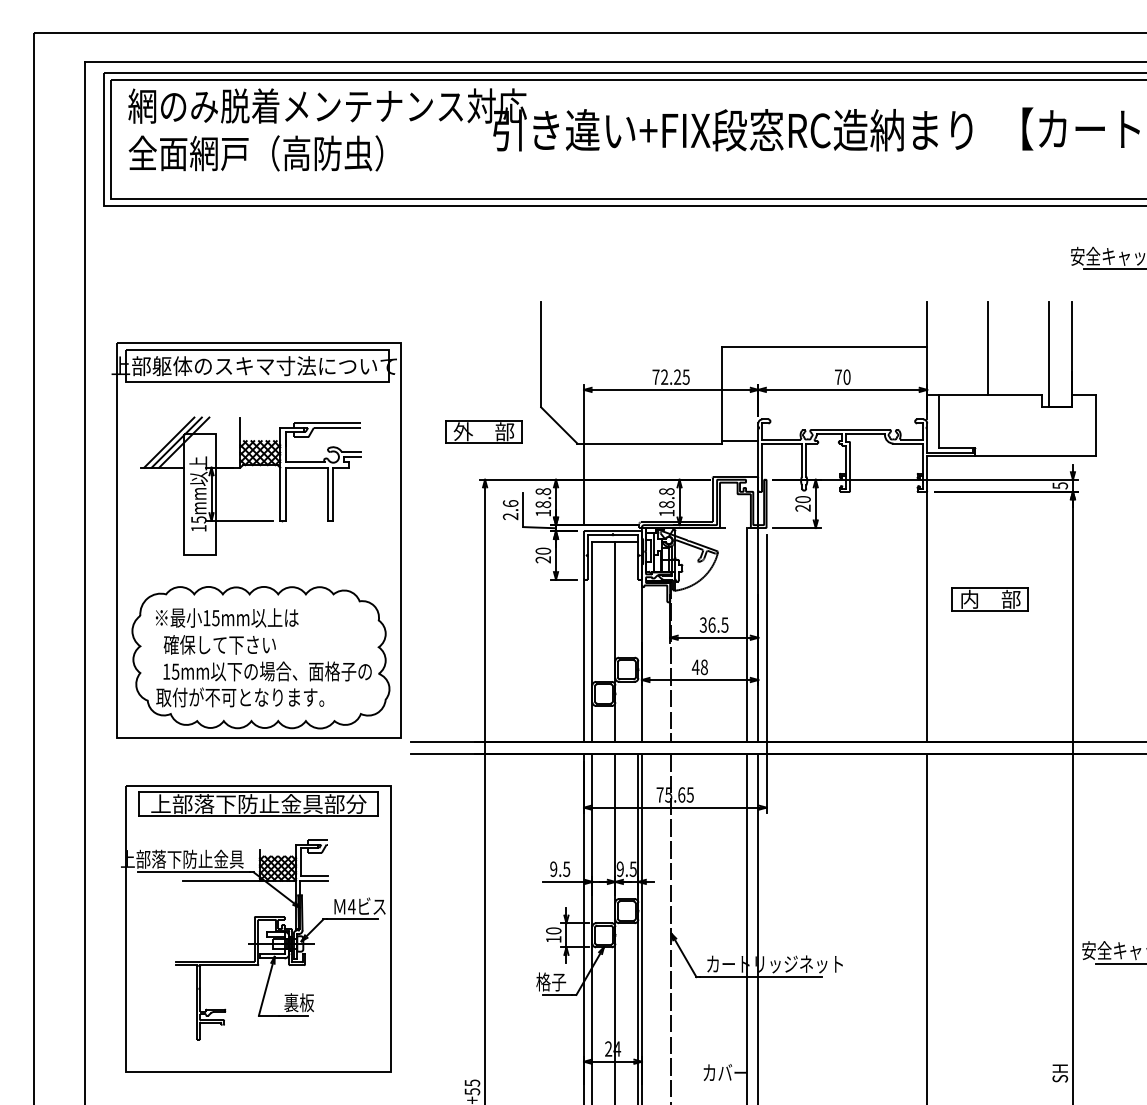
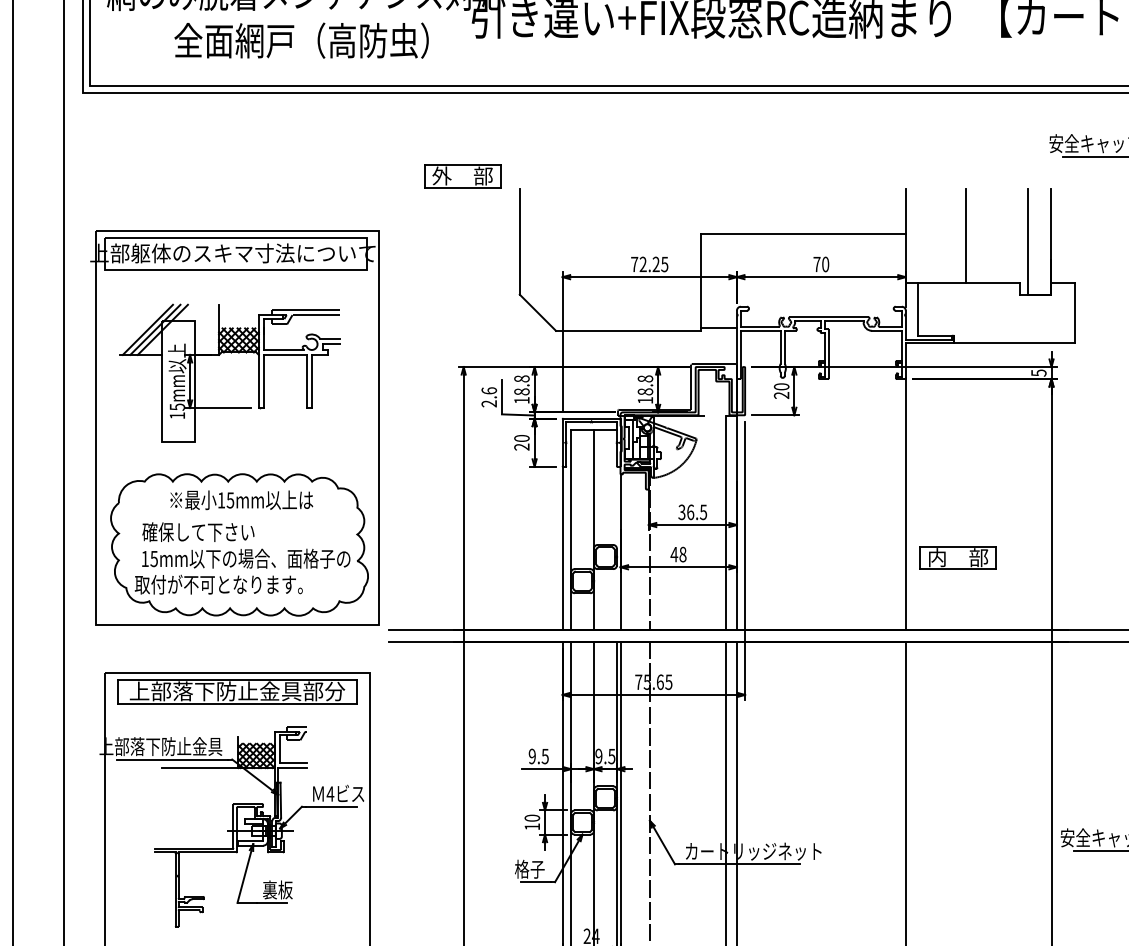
text: (255, 153) -> (301, 40), moved
part: (483, 431) -> (462, 175), moved
part: (989, 599) -> (957, 557), moved
text: (227, 617) -> (242, 499), moved

